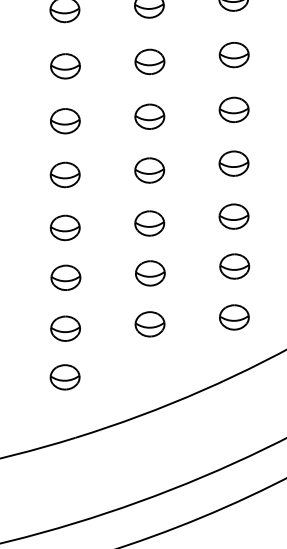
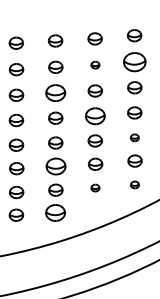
part: (233, 53) -> (134, 61), size x1.6
part: (150, 60) -> (95, 64), size x0.6
part: (64, 119) -> (55, 92), size x1.4
part: (148, 169) -> (94, 115), size x1.4
part: (233, 216) -> (134, 137), size x0.6
part: (64, 275) -> (55, 165), size x1.4
part: (233, 316) -> (134, 184), size x0.6
part: (150, 322) -> (95, 187), size x0.6
part: (64, 376) -> (55, 212), size x1.4

